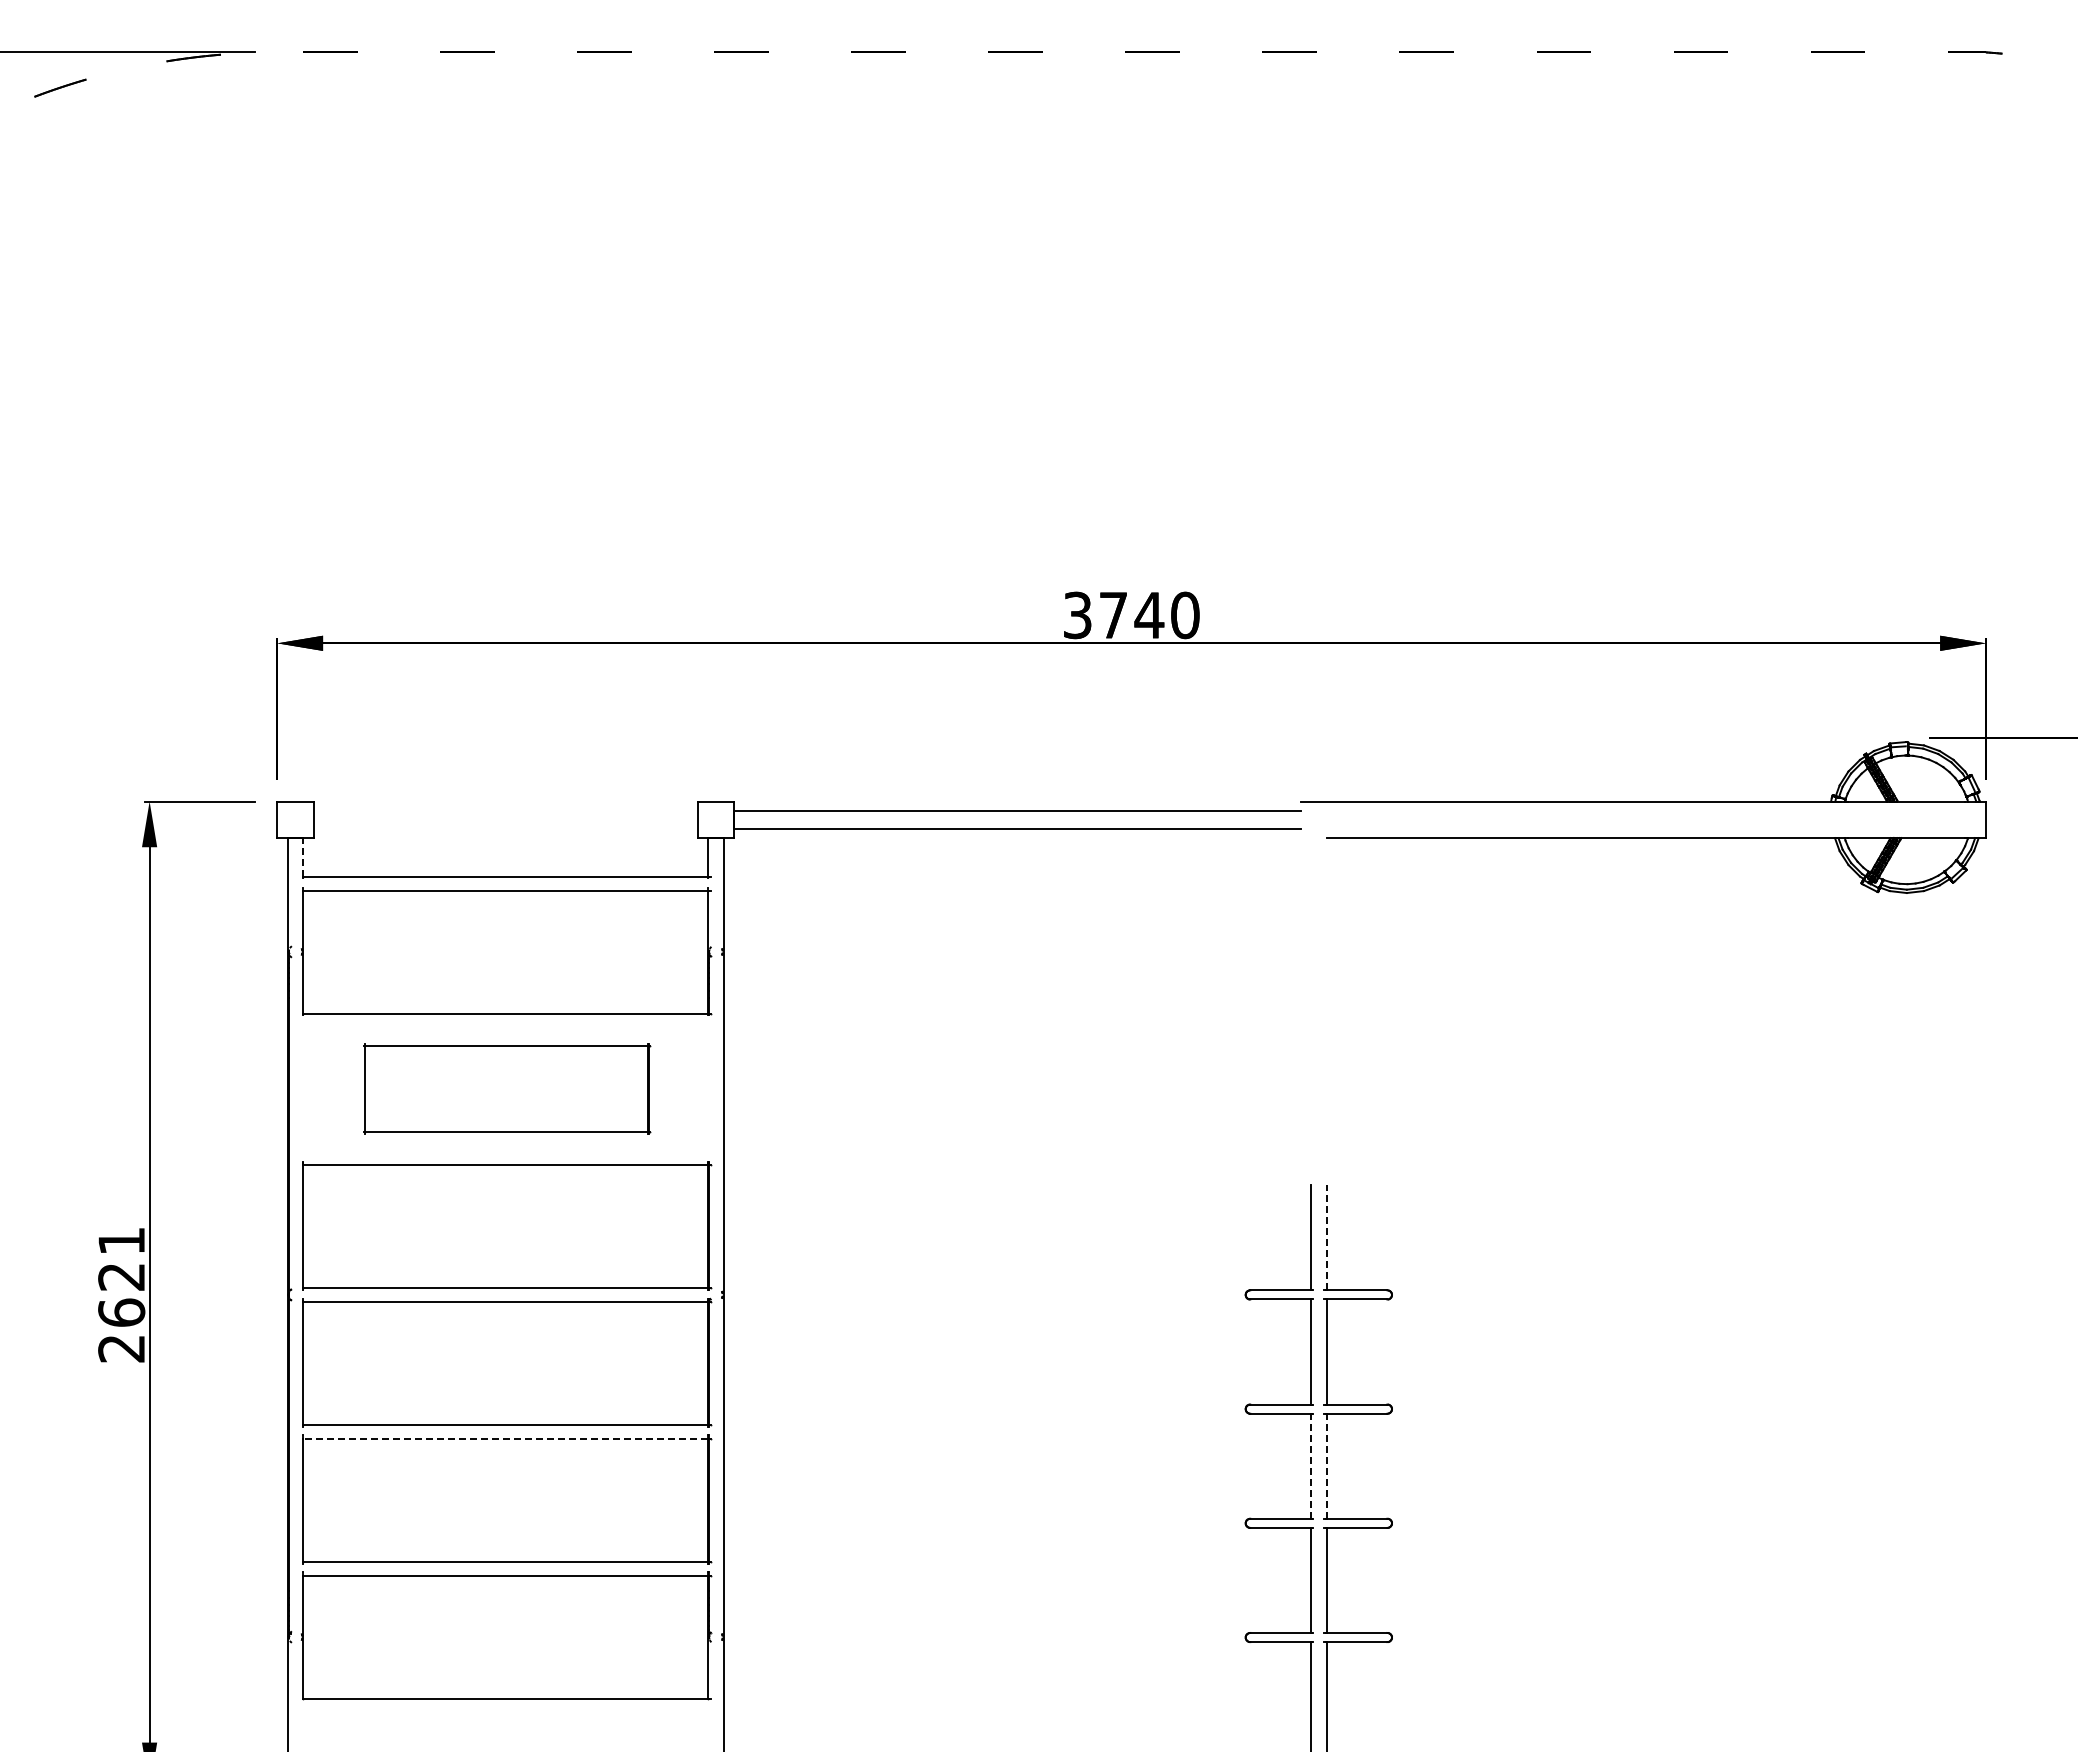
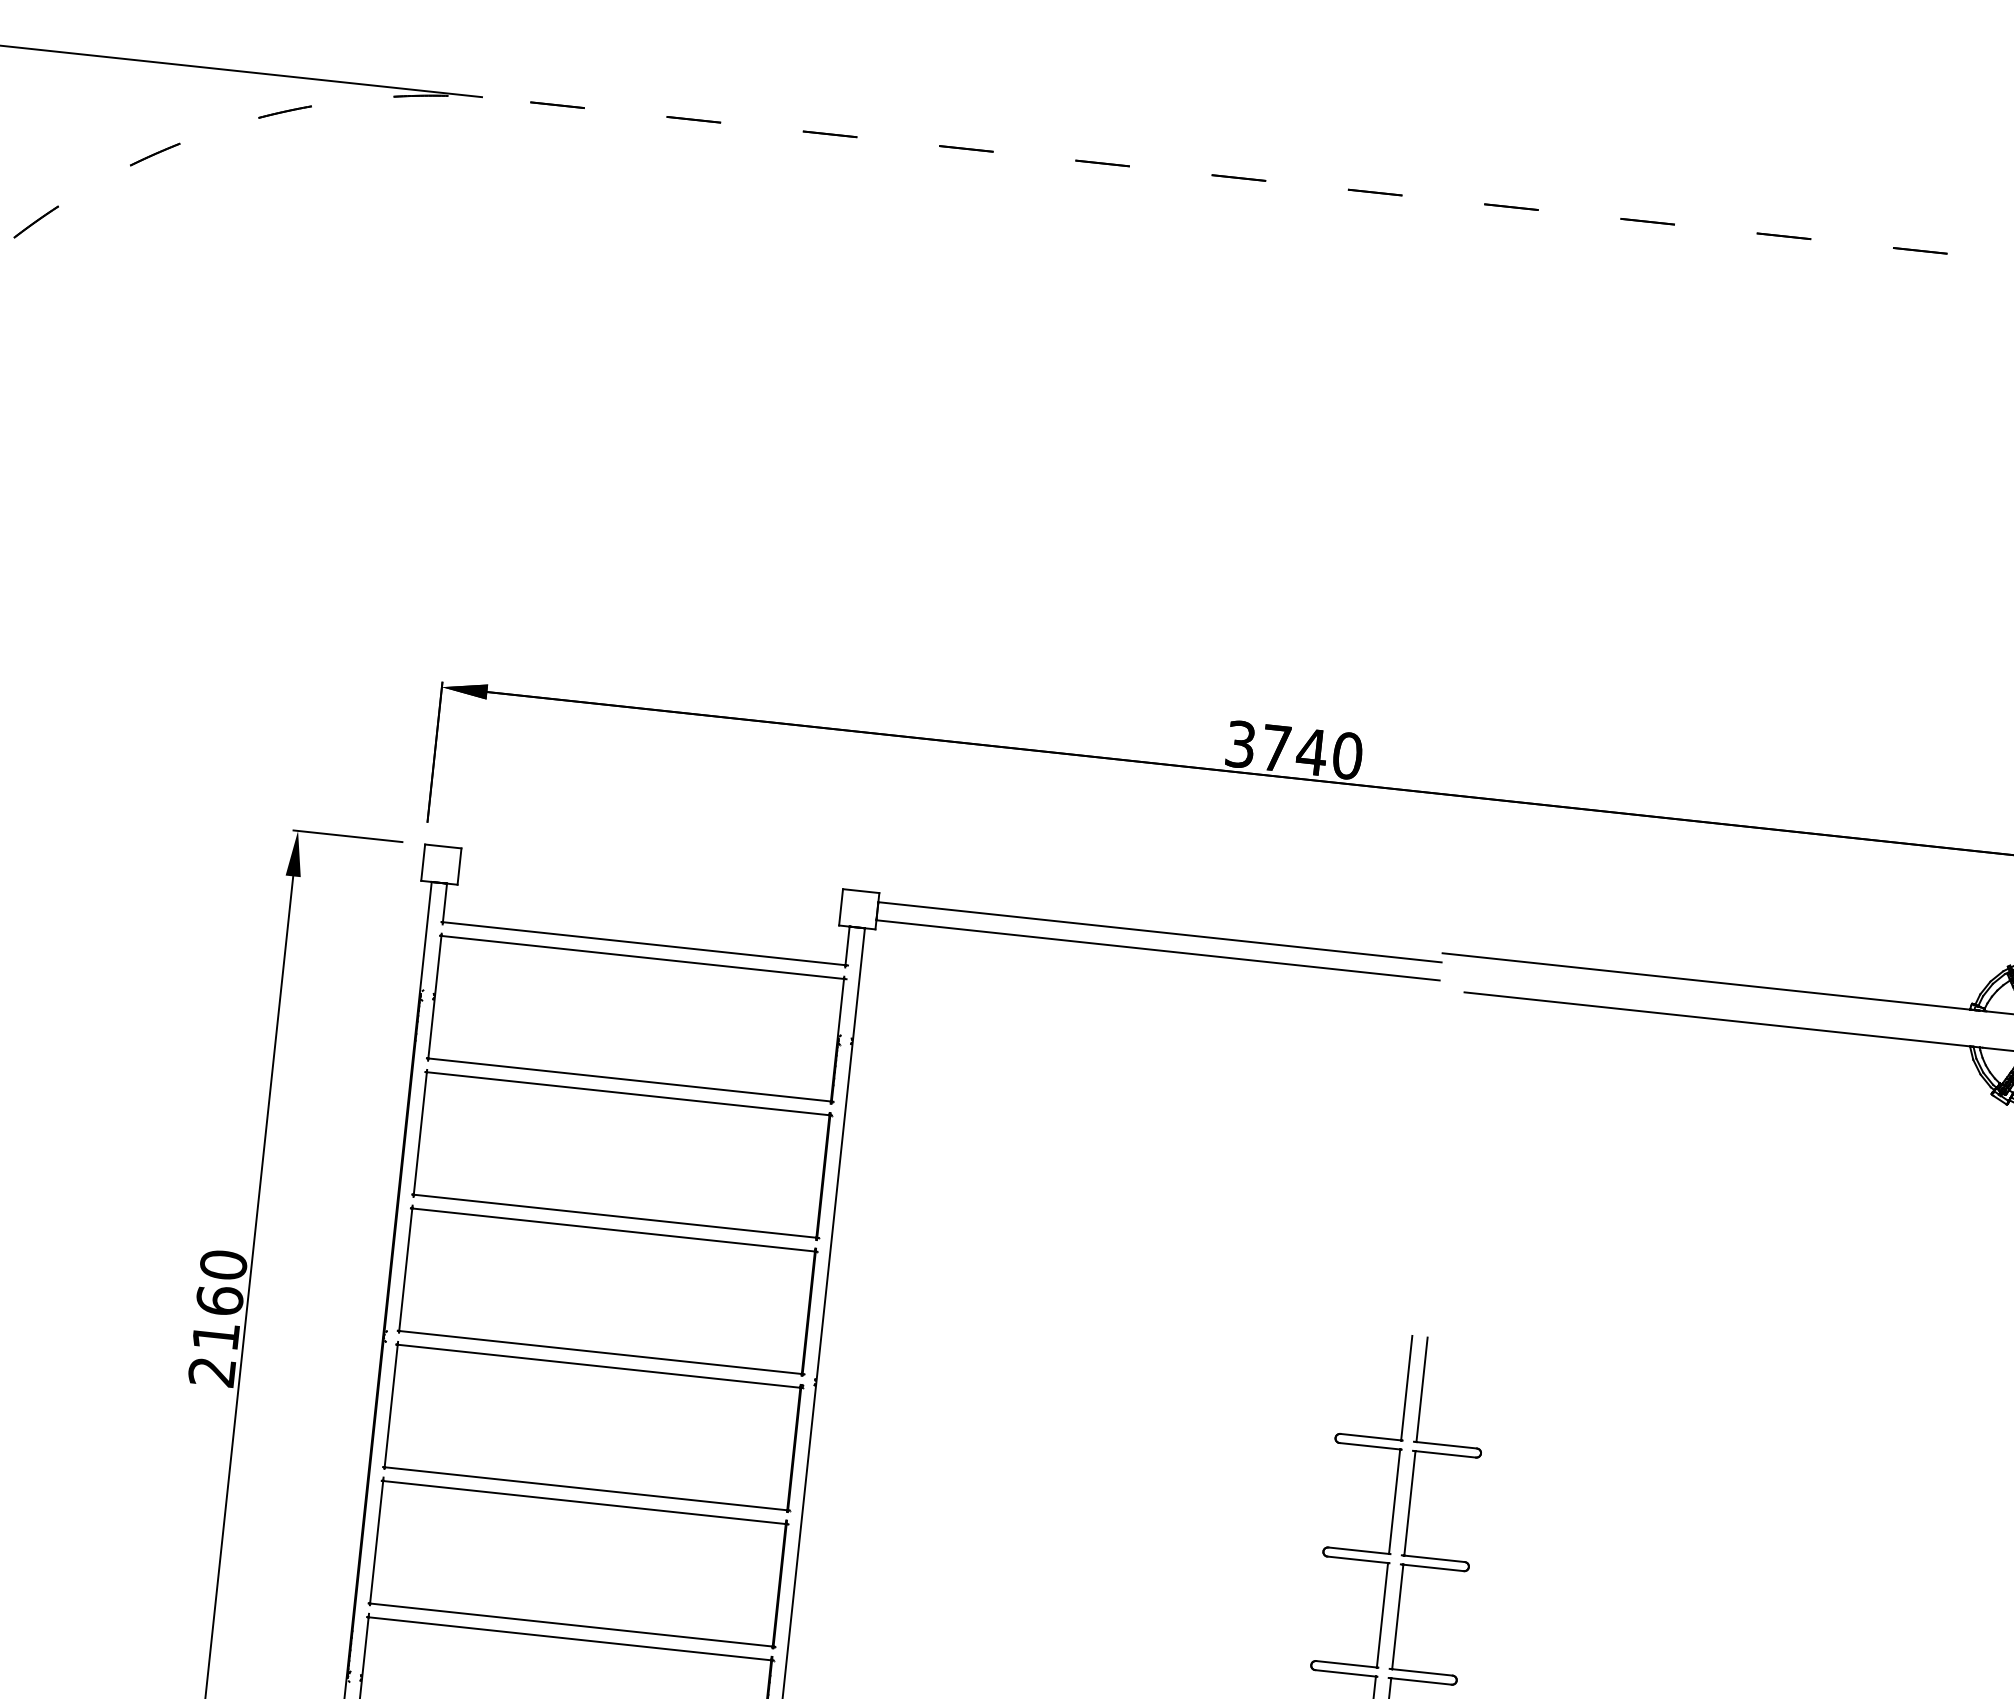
line: (303, 857) -> (445, 902), dashed -> solid
part: (507, 1088) -> (623, 1154), size x1.43
line: (1326, 1237) -> (1421, 1389), dashed -> solid
text: (121, 1276) -> (219, 1300), 2621 -> 2160
line: (505, 1438) -> (584, 1502), dashed -> solid
line: (1311, 1466) -> (1382, 1615), dashed -> solid
line: (1326, 1466) -> (1397, 1617), dashed -> solid

